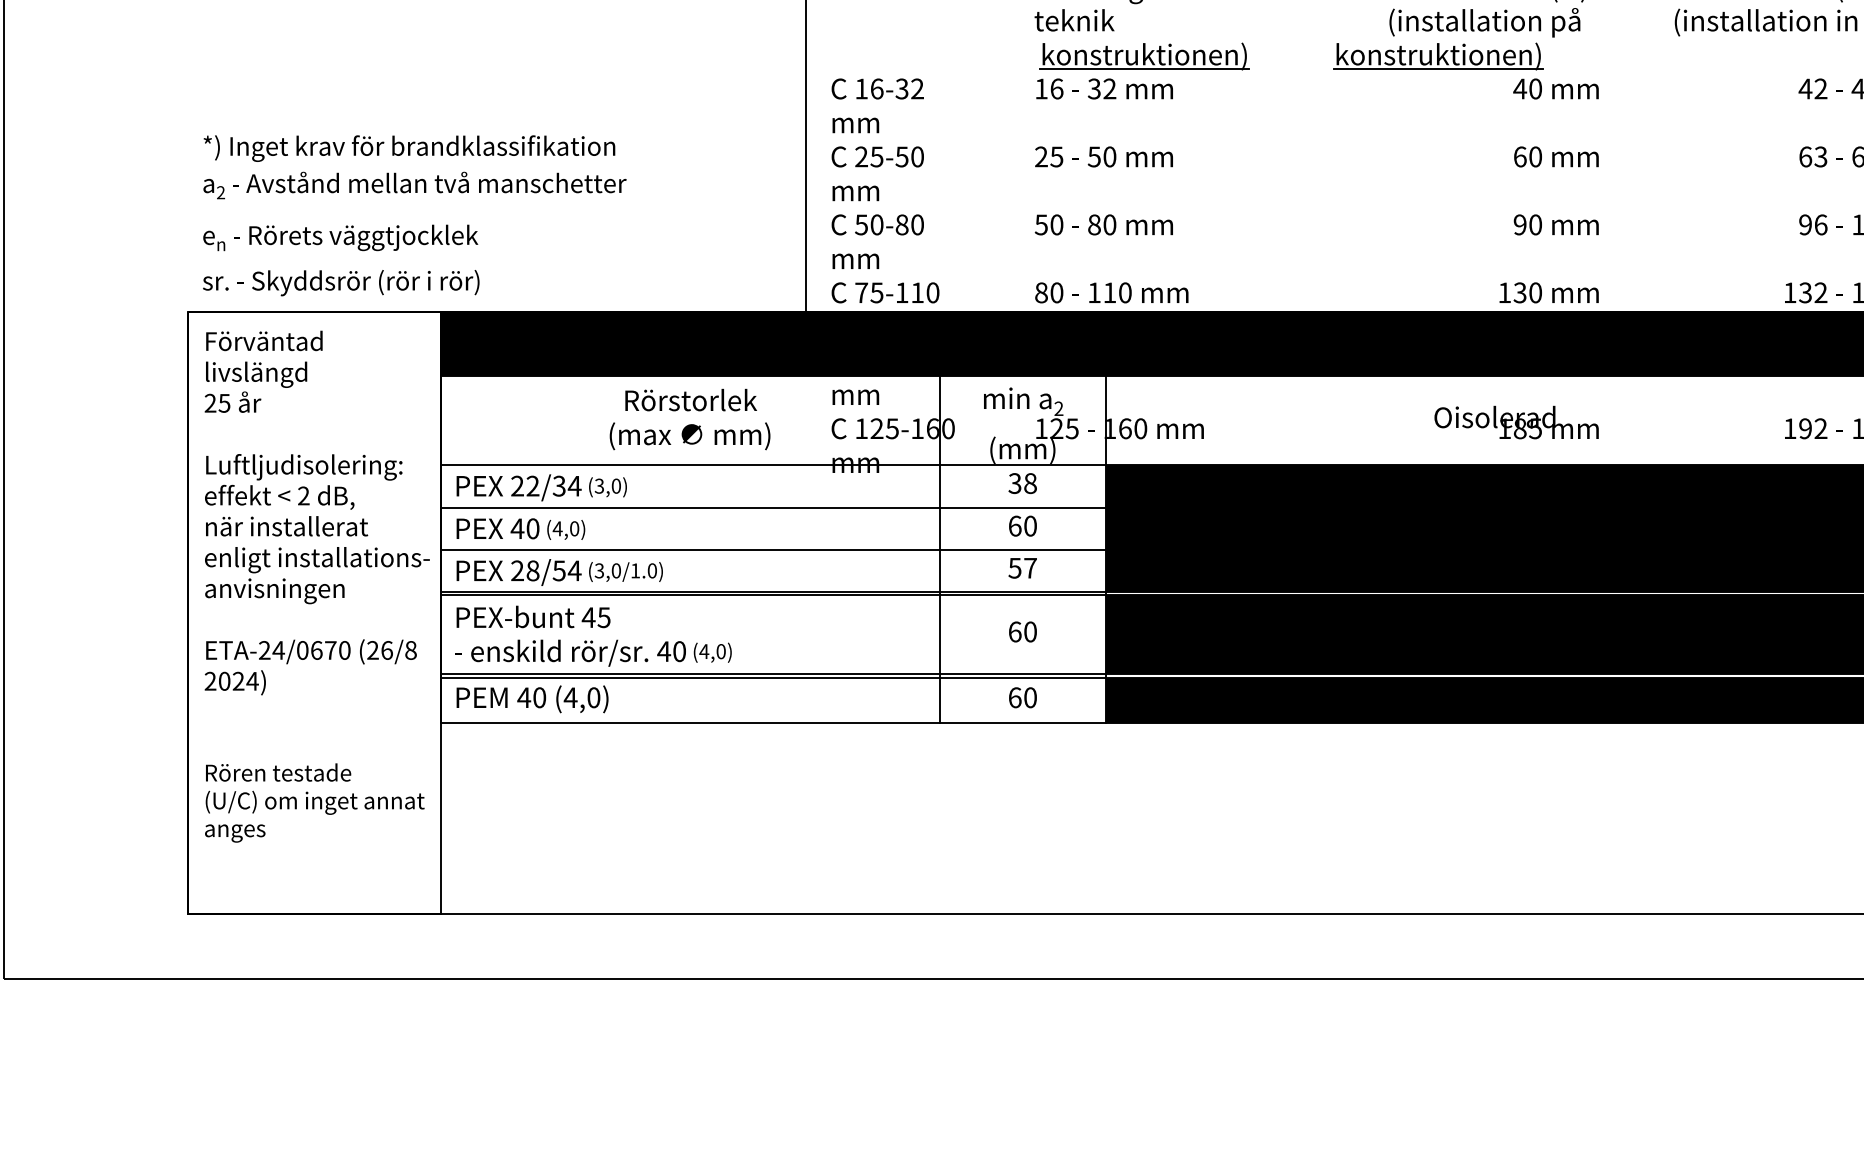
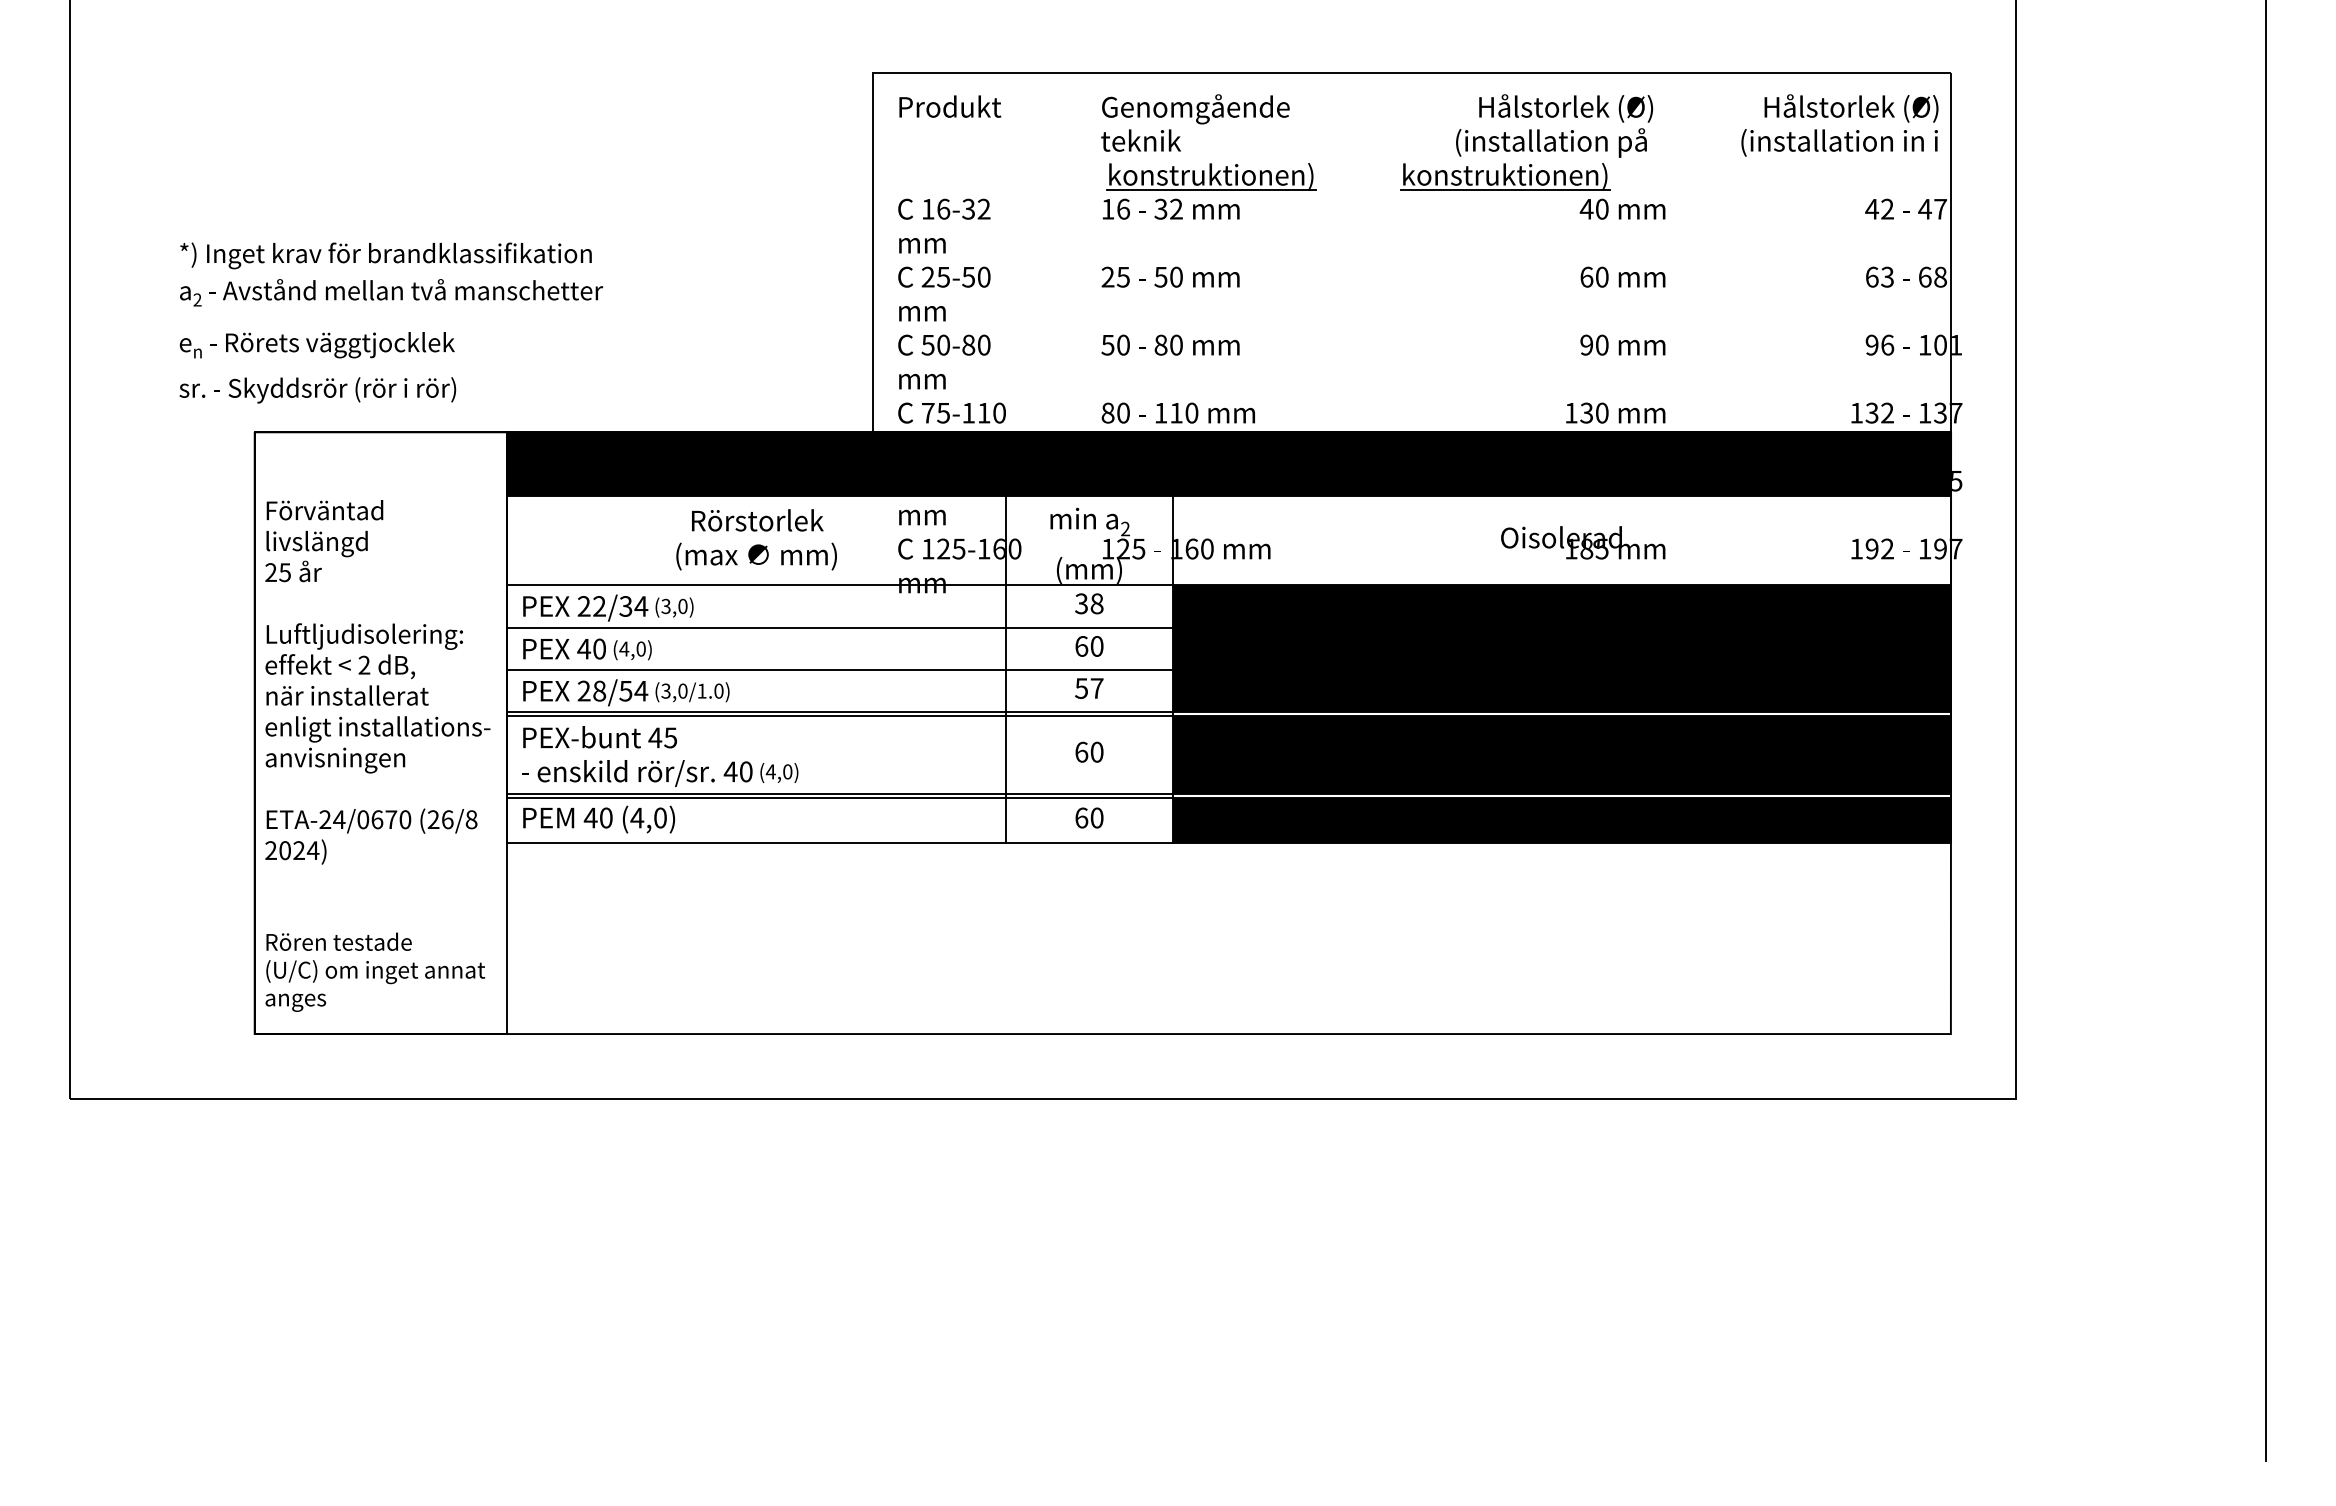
text: (414, 215) -> (391, 322), moved
text: (316, 586) -> (377, 755), moved

